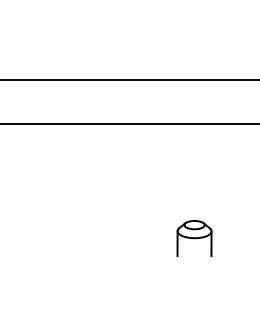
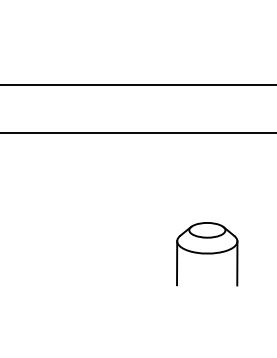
part: (194, 238) -> (207, 254), size x1.67

